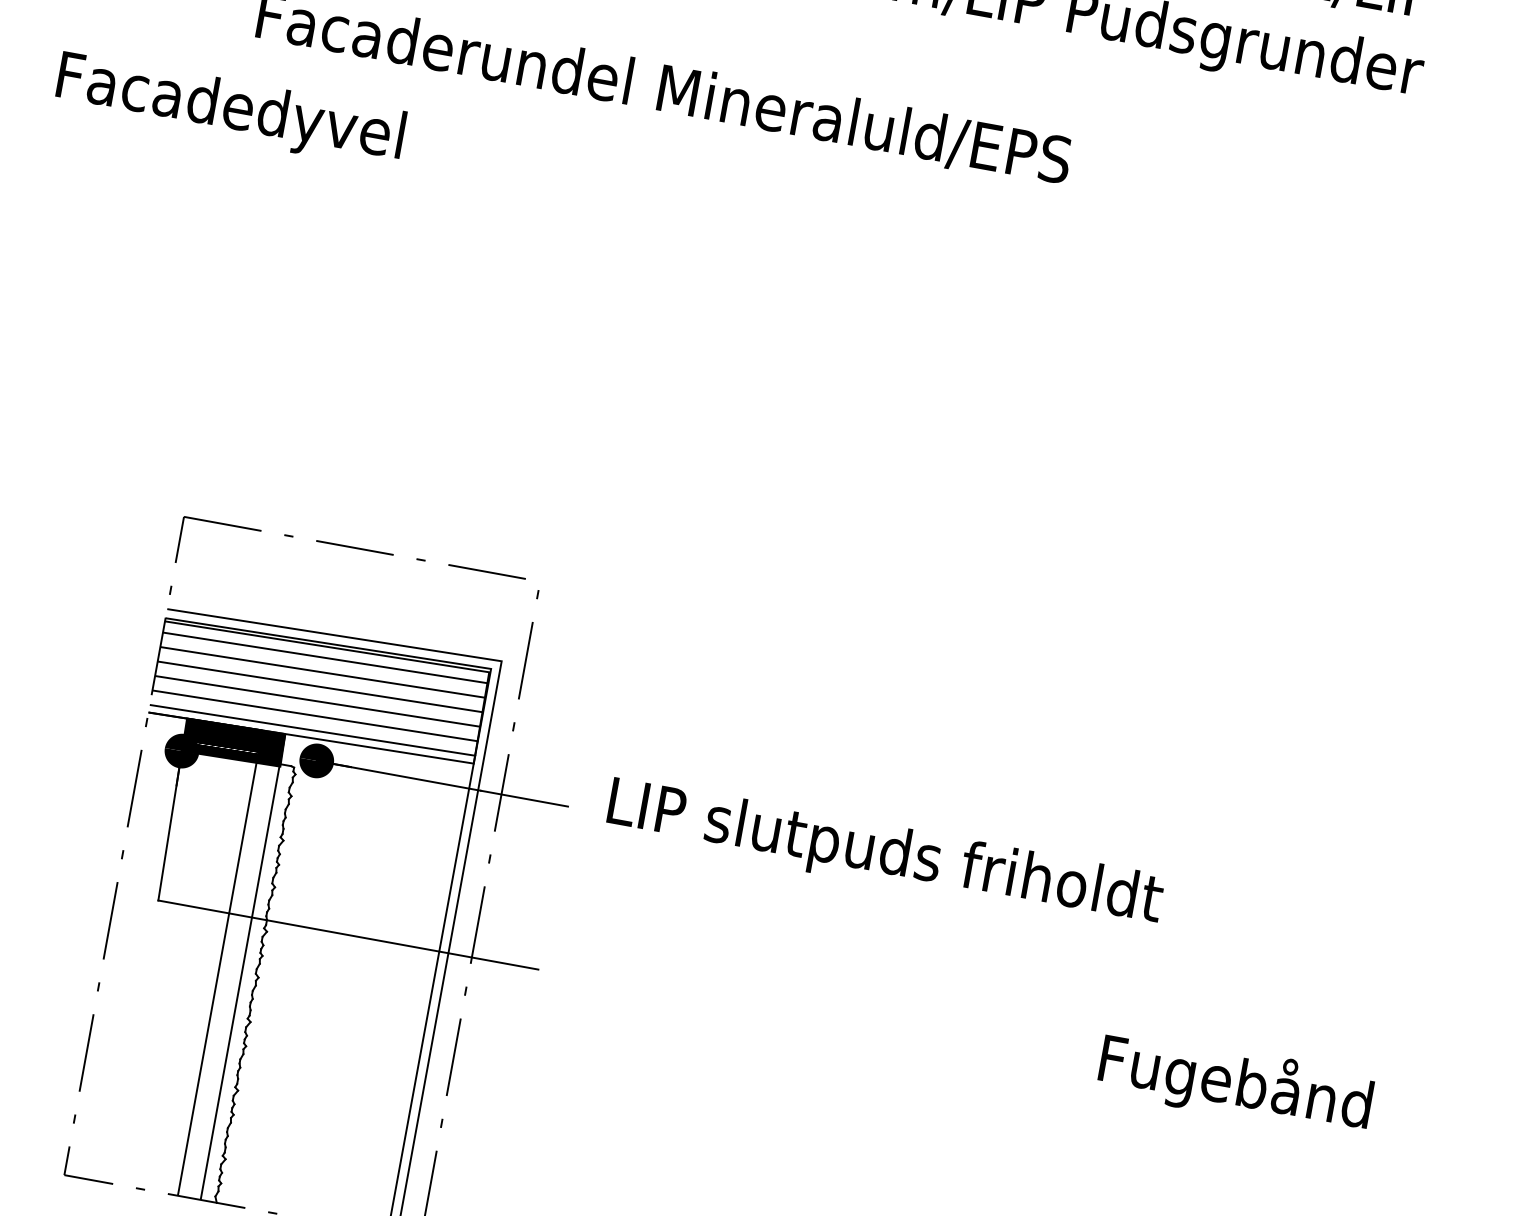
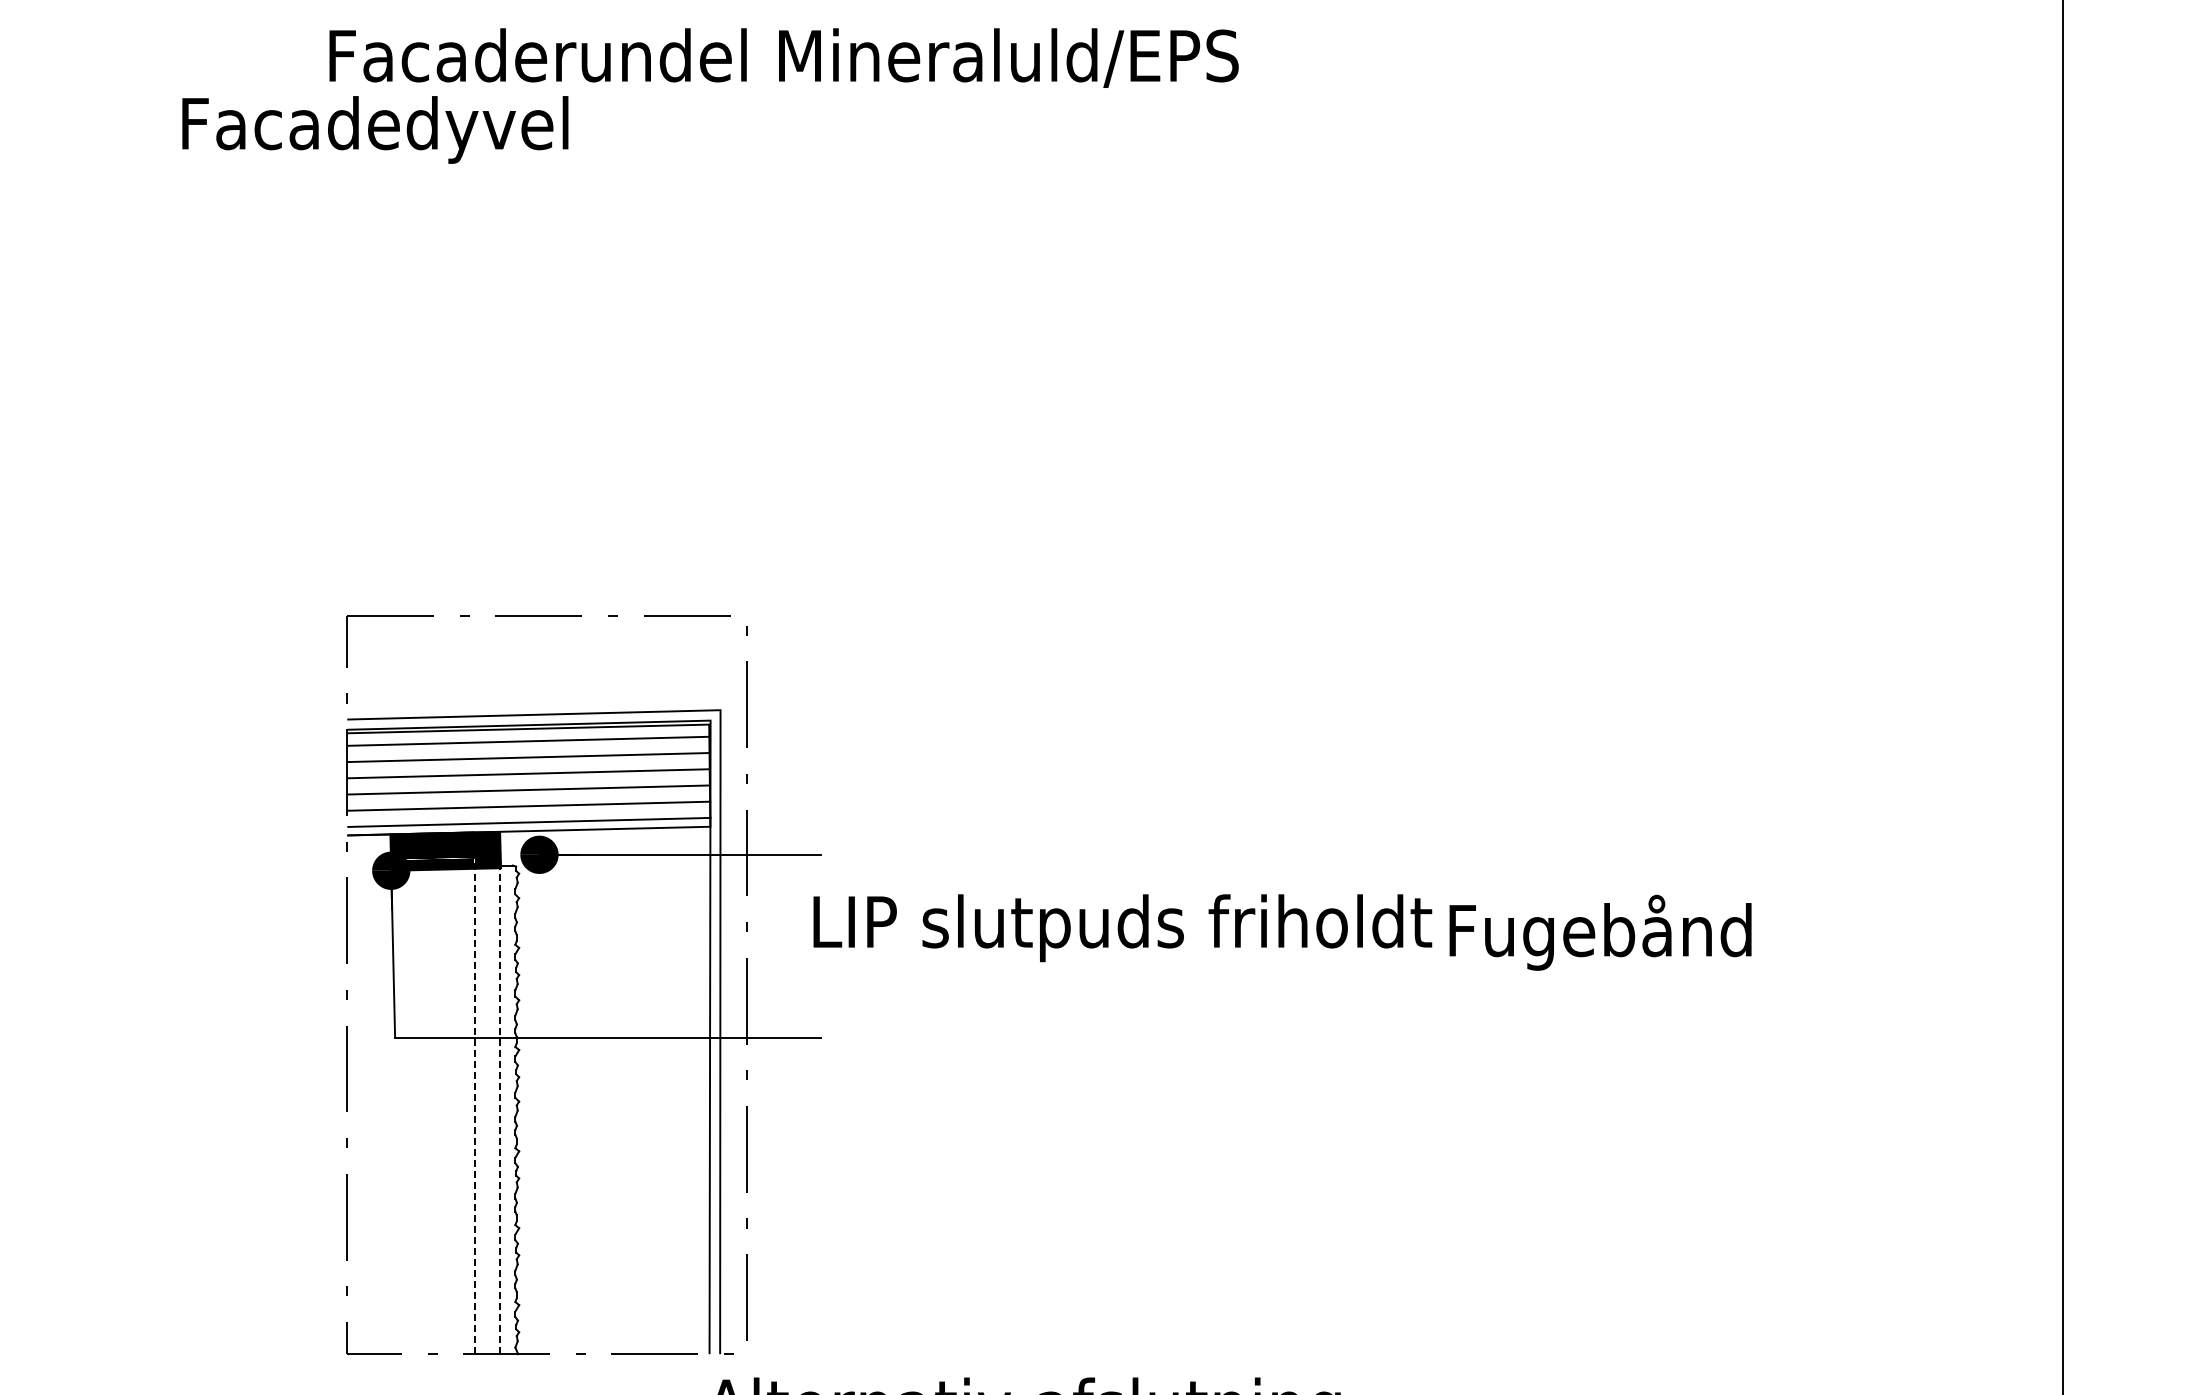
text: (230, 110) -> (375, 129), moved
text: (884, 855) -> (1122, 928), moved
line: (220, 963) -> (474, 1093), solid -> dashed
line: (243, 966) -> (500, 1092), solid -> dashed
text: (1235, 1083) -> (1600, 932), moved

